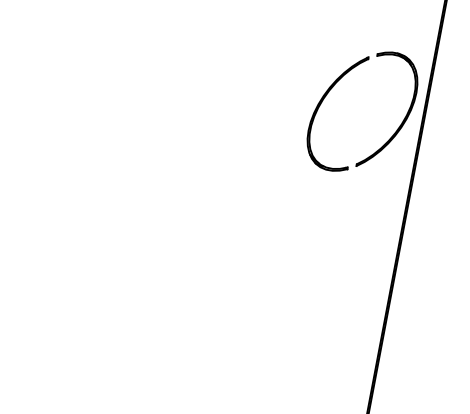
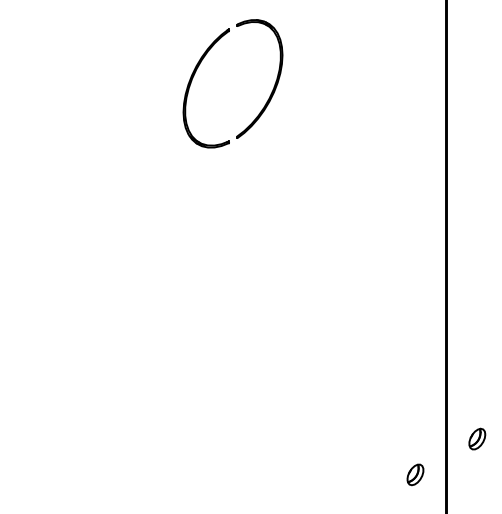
part: (332, 88) -> (199, 66), moved

